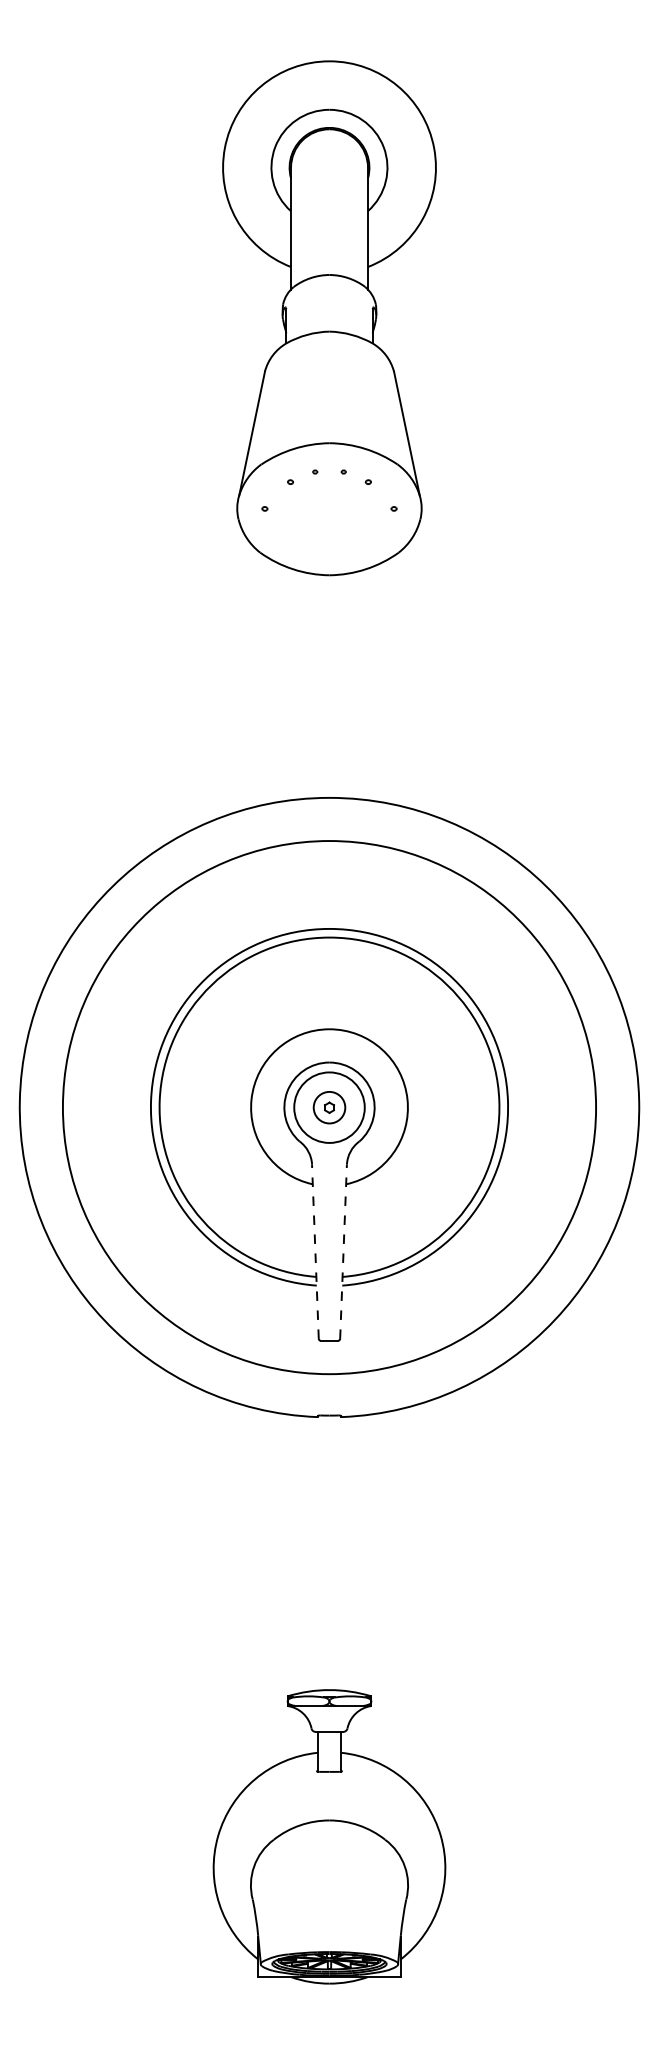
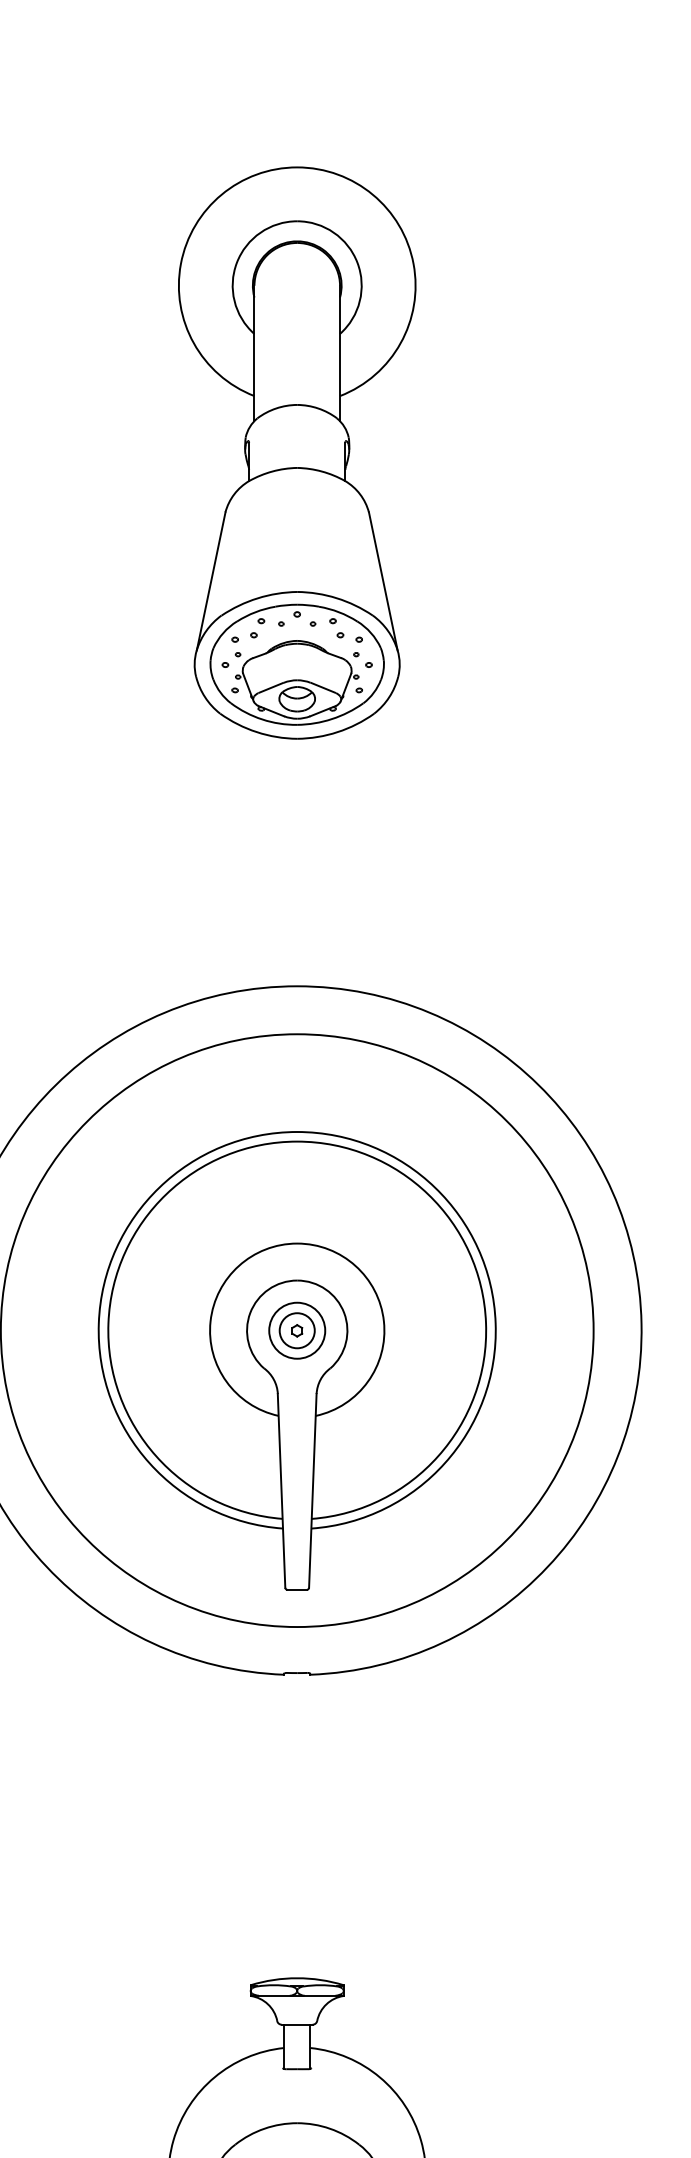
part: (329, 508) -> (297, 664), added
circle: (329, 1107) -> (297, 1330), size x0.71
line: (315, 1251) -> (281, 1490), dashed -> solid
line: (343, 1251) -> (312, 1490), dashed -> solid

